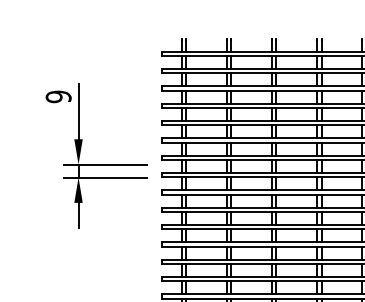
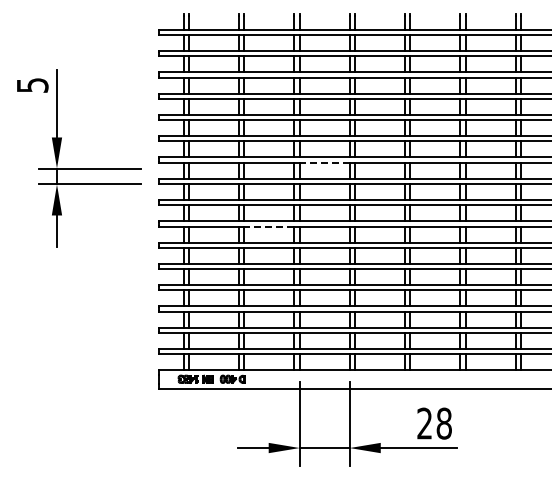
text: (58, 96) -> (32, 85), 9 -> 5
line: (296, 159) -> (324, 162), solid -> dashed
line: (250, 211) -> (268, 226), solid -> dashed

